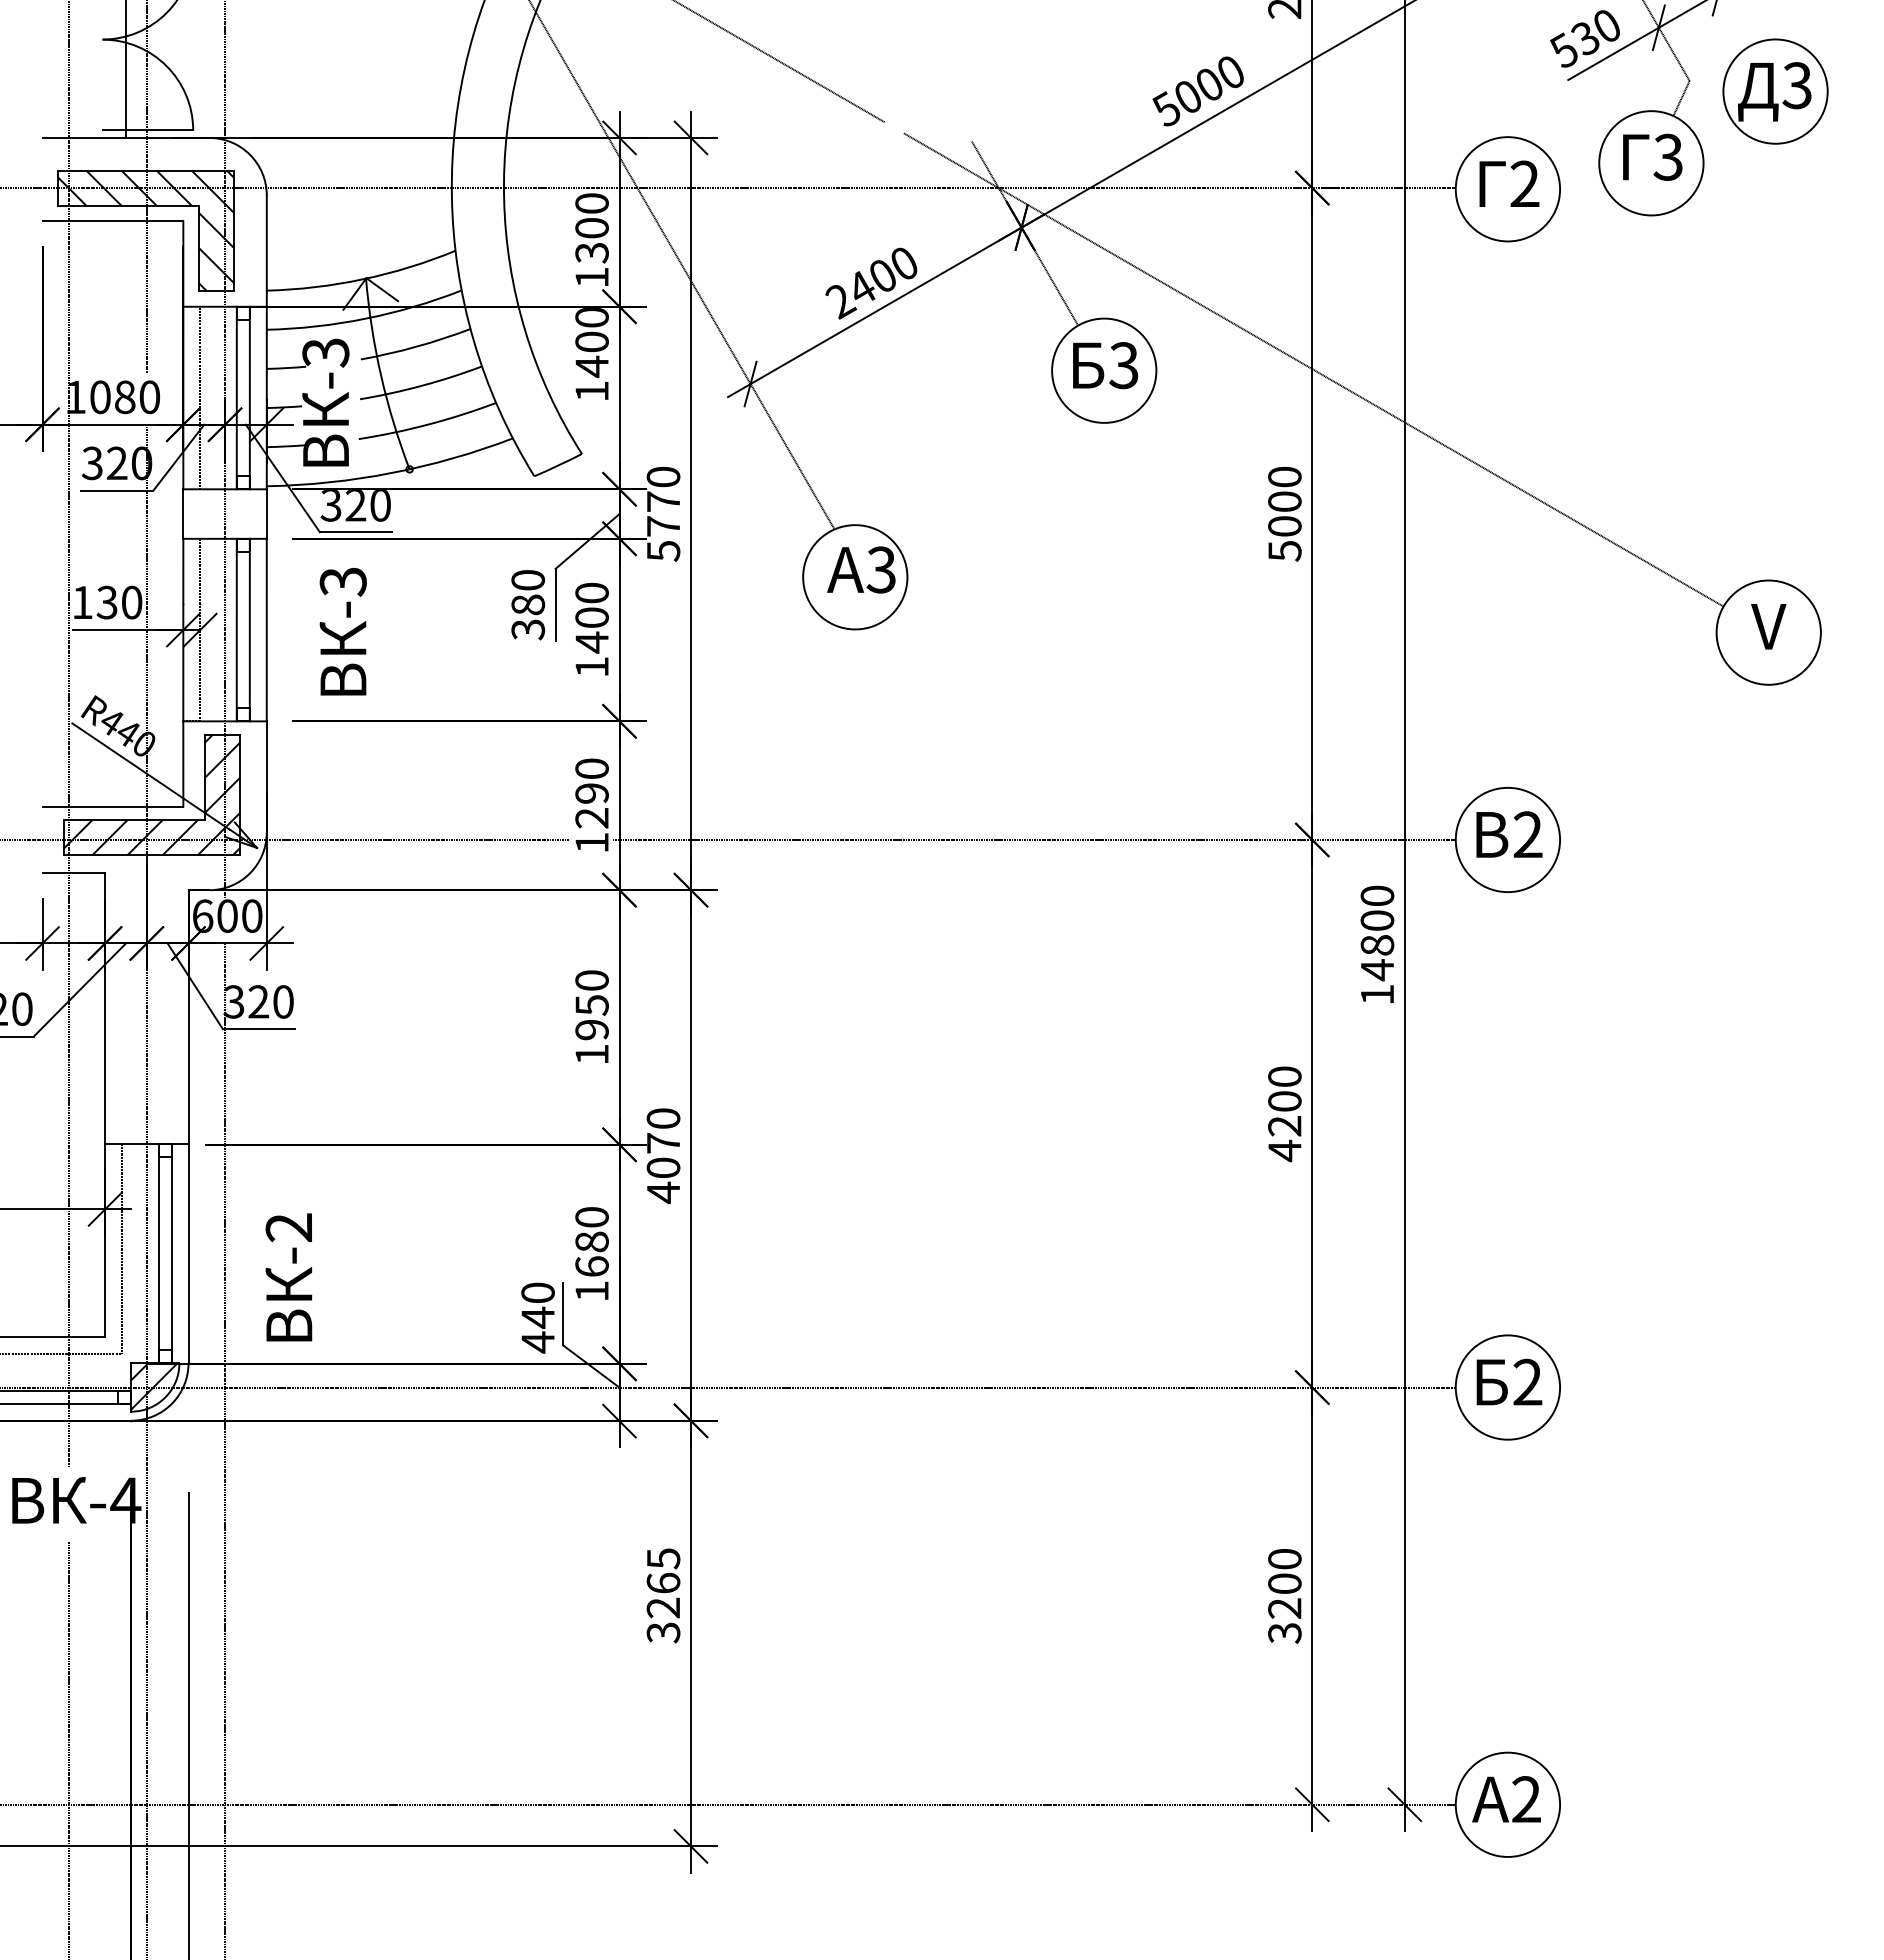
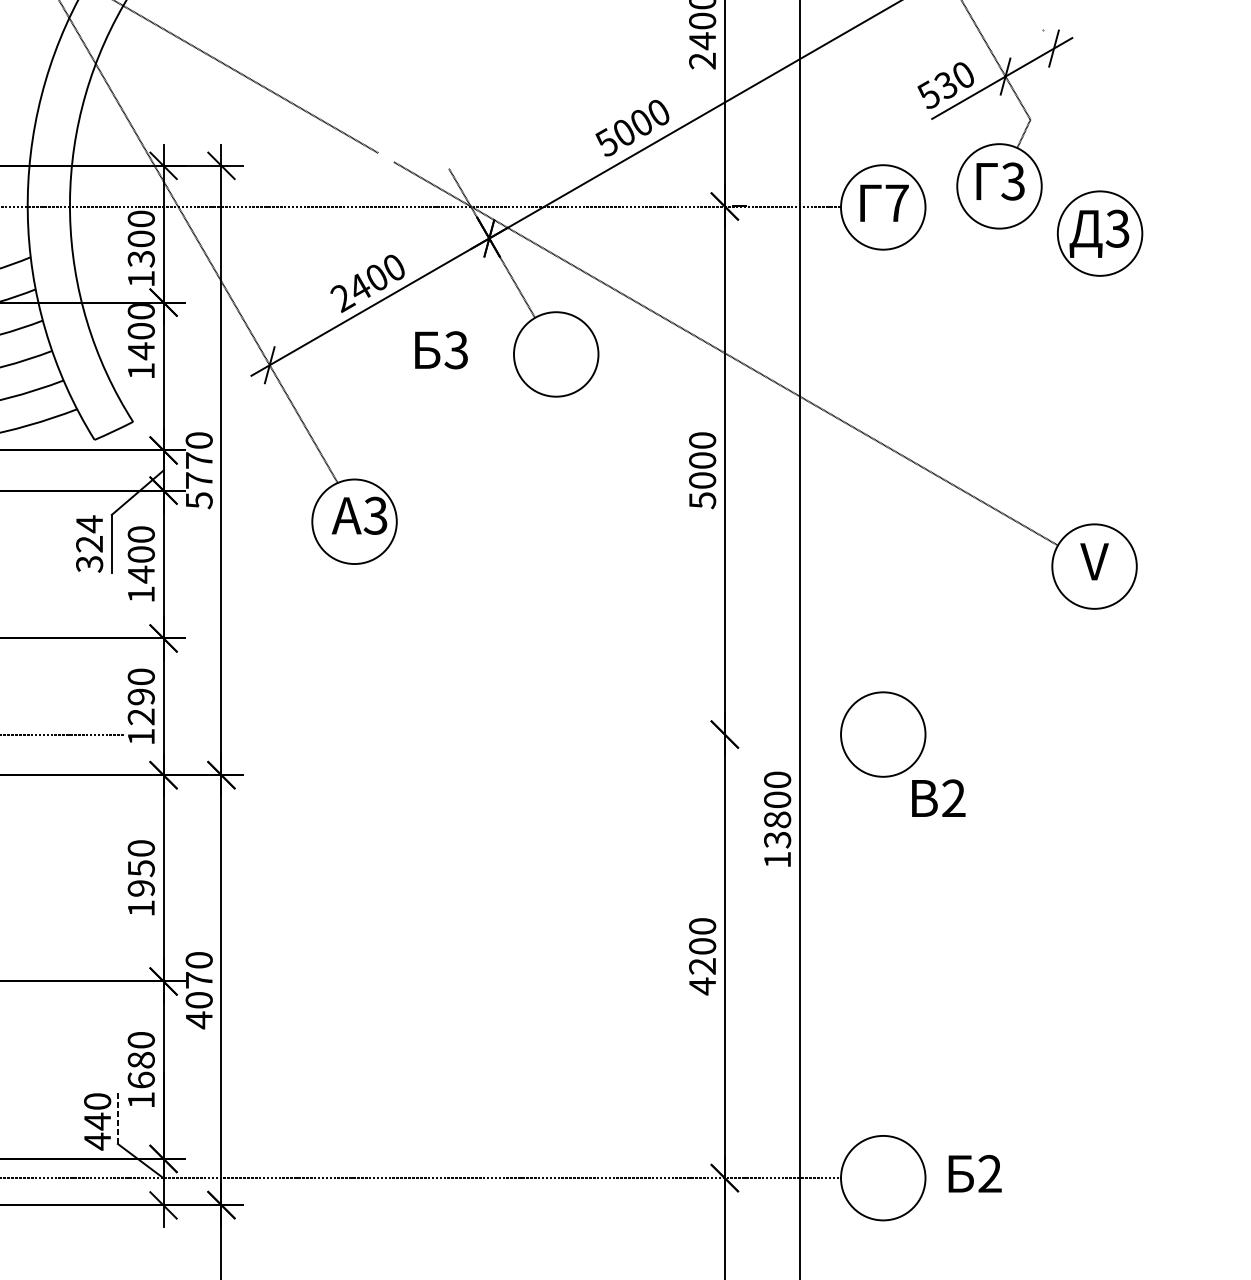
part: (1775, 91) -> (1100, 233), moved
text: (1524, 183) -> (896, 202), 2 -> 7
text: (1105, 365) -> (441, 350), moved
text: (528, 592) -> (89, 534), 380 -> 324
text: (1509, 834) -> (938, 798), moved
line: (1033, 839) -> (498, 734), removed
text: (1377, 970) -> (777, 840), 14800 -> 13800
line: (563, 1314) -> (118, 1118), solid -> dashed
text: (1509, 1381) -> (975, 1173), moved

